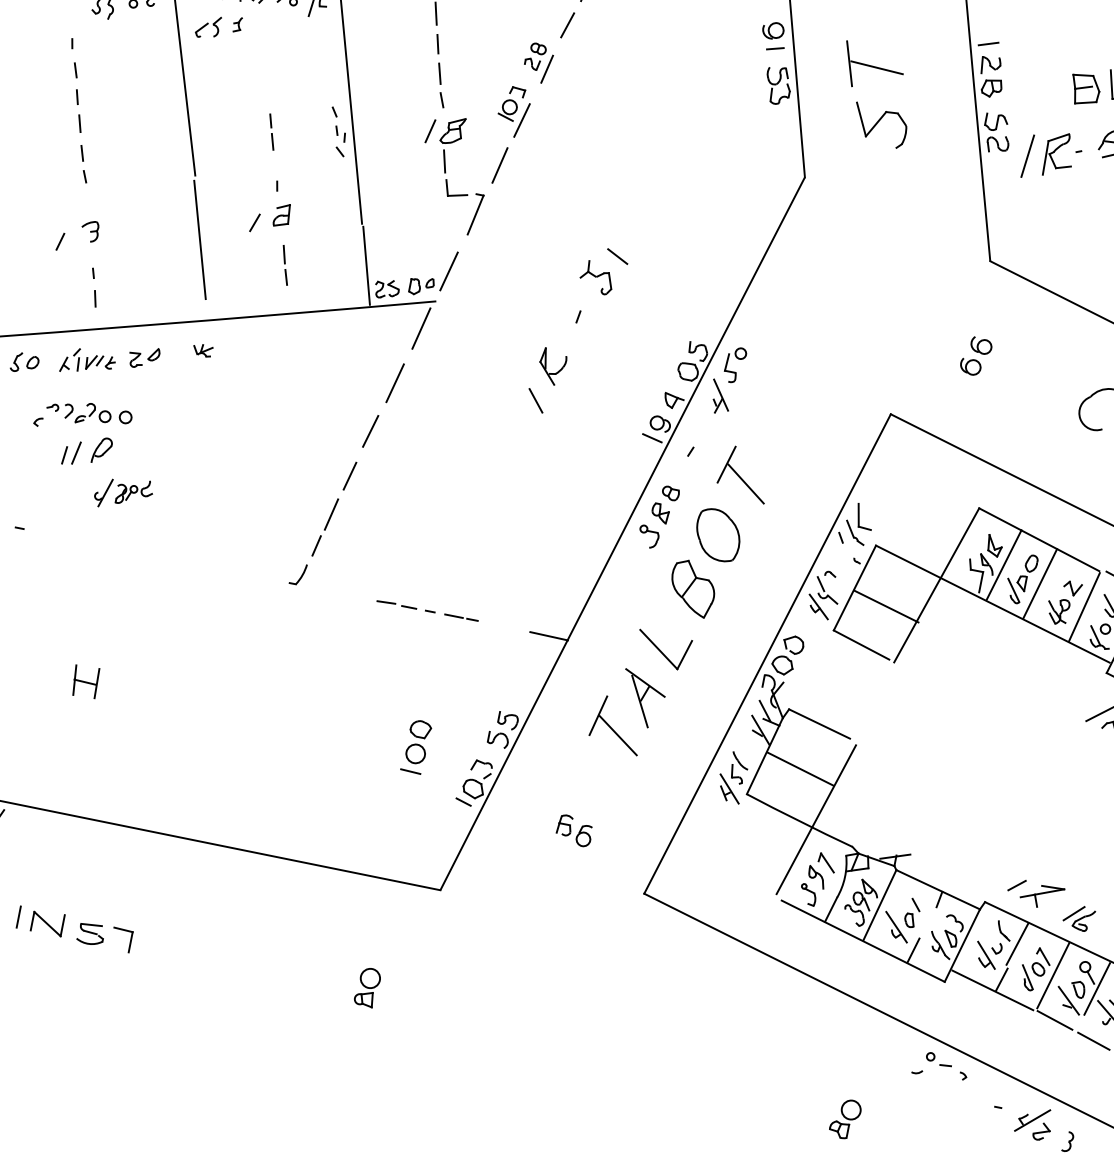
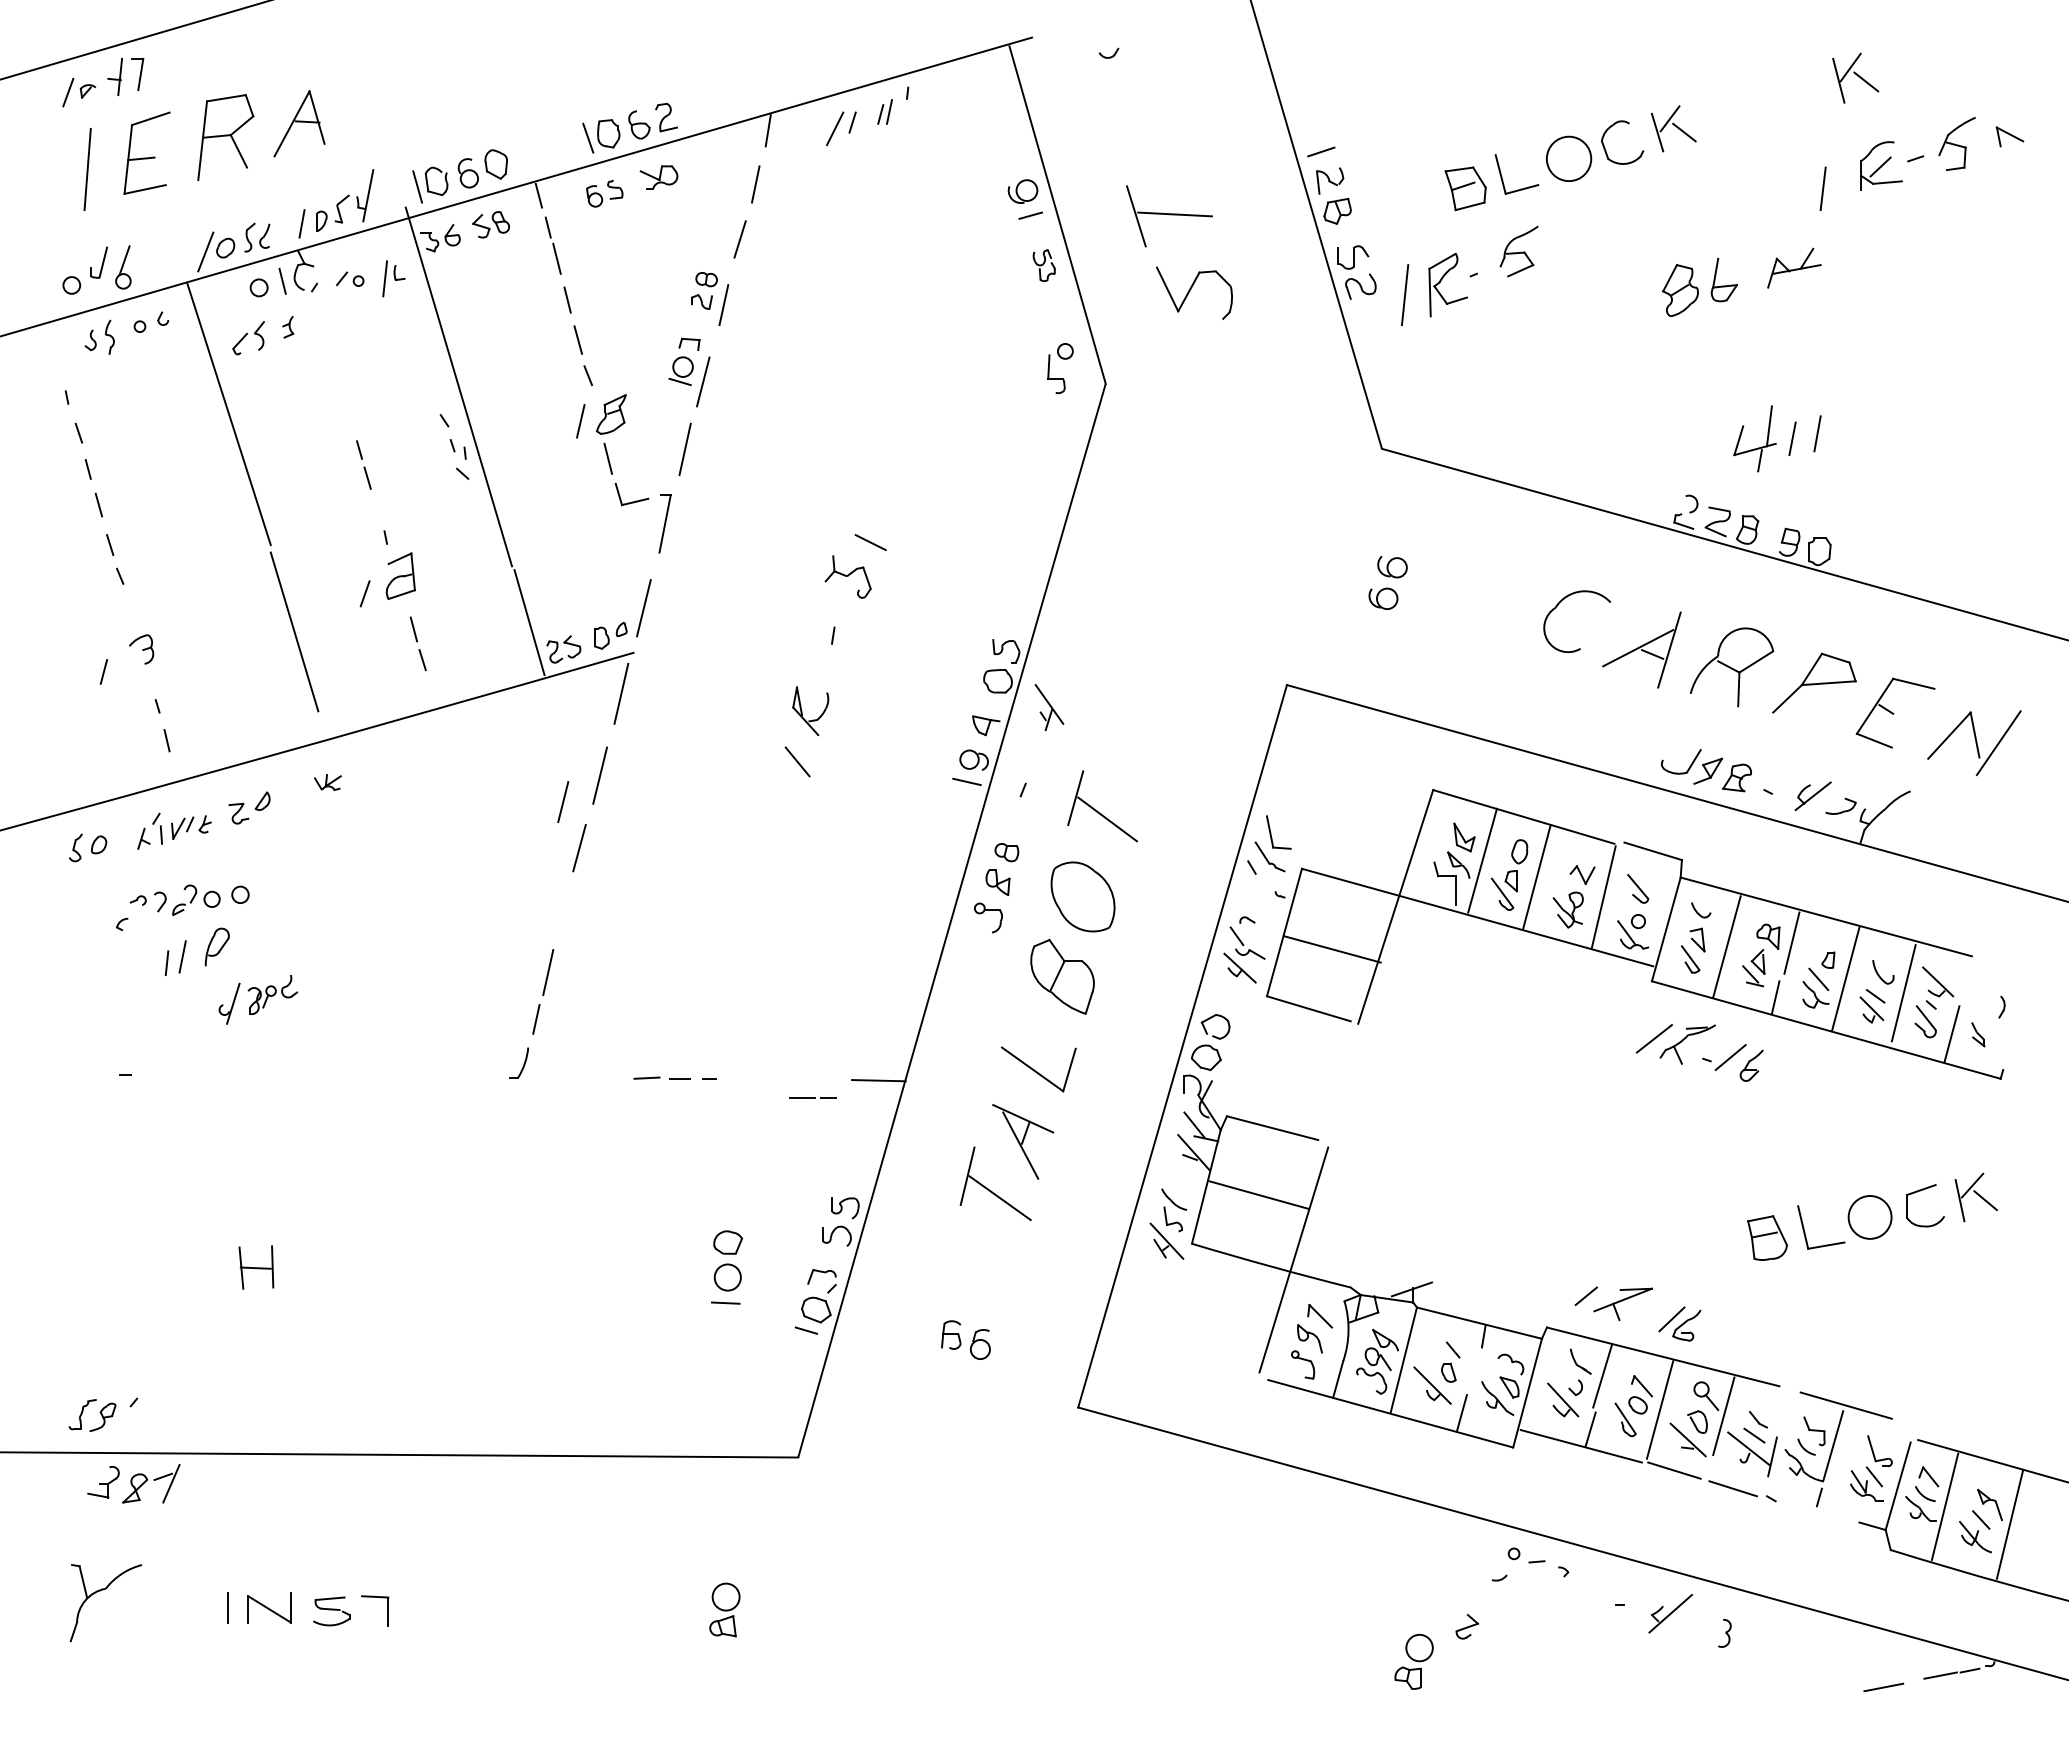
part: (777, 85) -> (1043, 265), size x0.6
part: (282, 215) -> (400, 576), size x1.4
part: (737, 358) -> (1062, 359), moved
line: (350, 475) -> (563, 801), moved
line: (461, 617) -> (812, 1097), moved
part: (1041, 1131) -> (1466, 1626), moved

